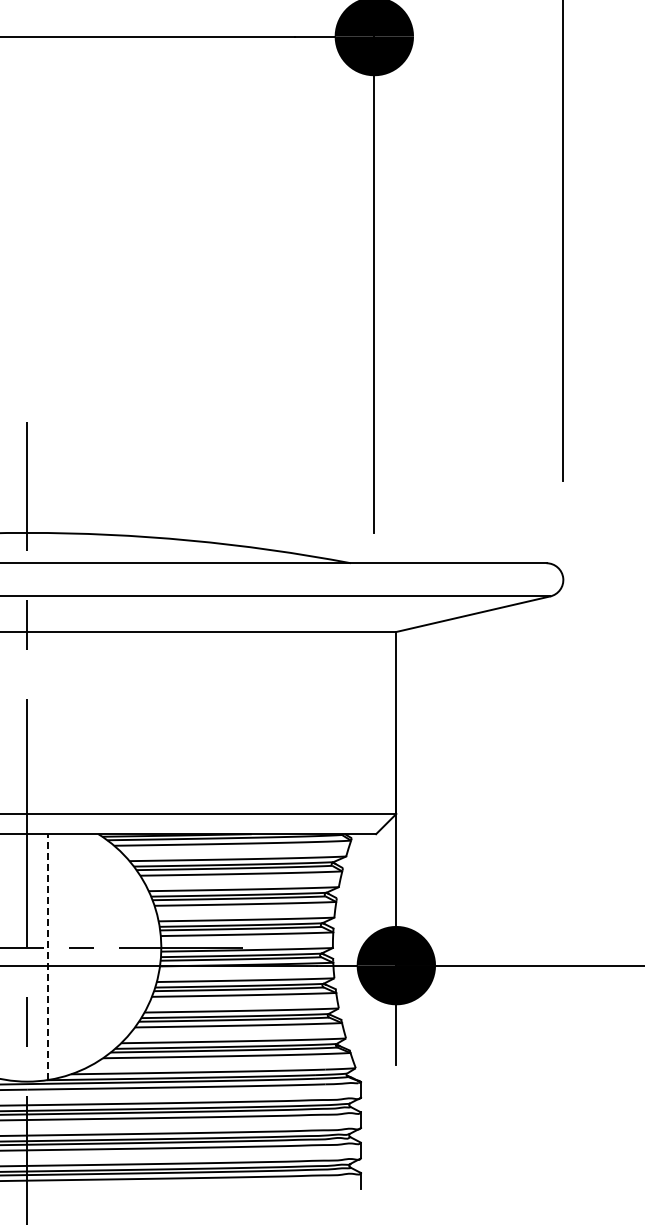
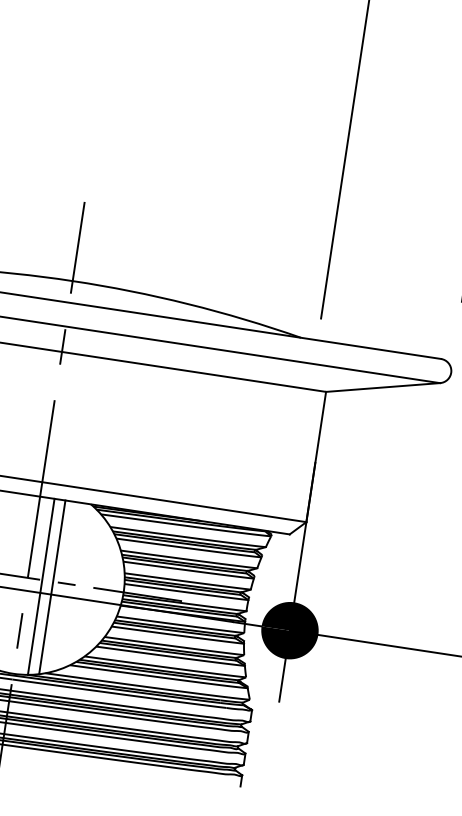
line: (62, 955) -> (52, 587), added
line: (47, 956) -> (41, 586), dashed -> solid

